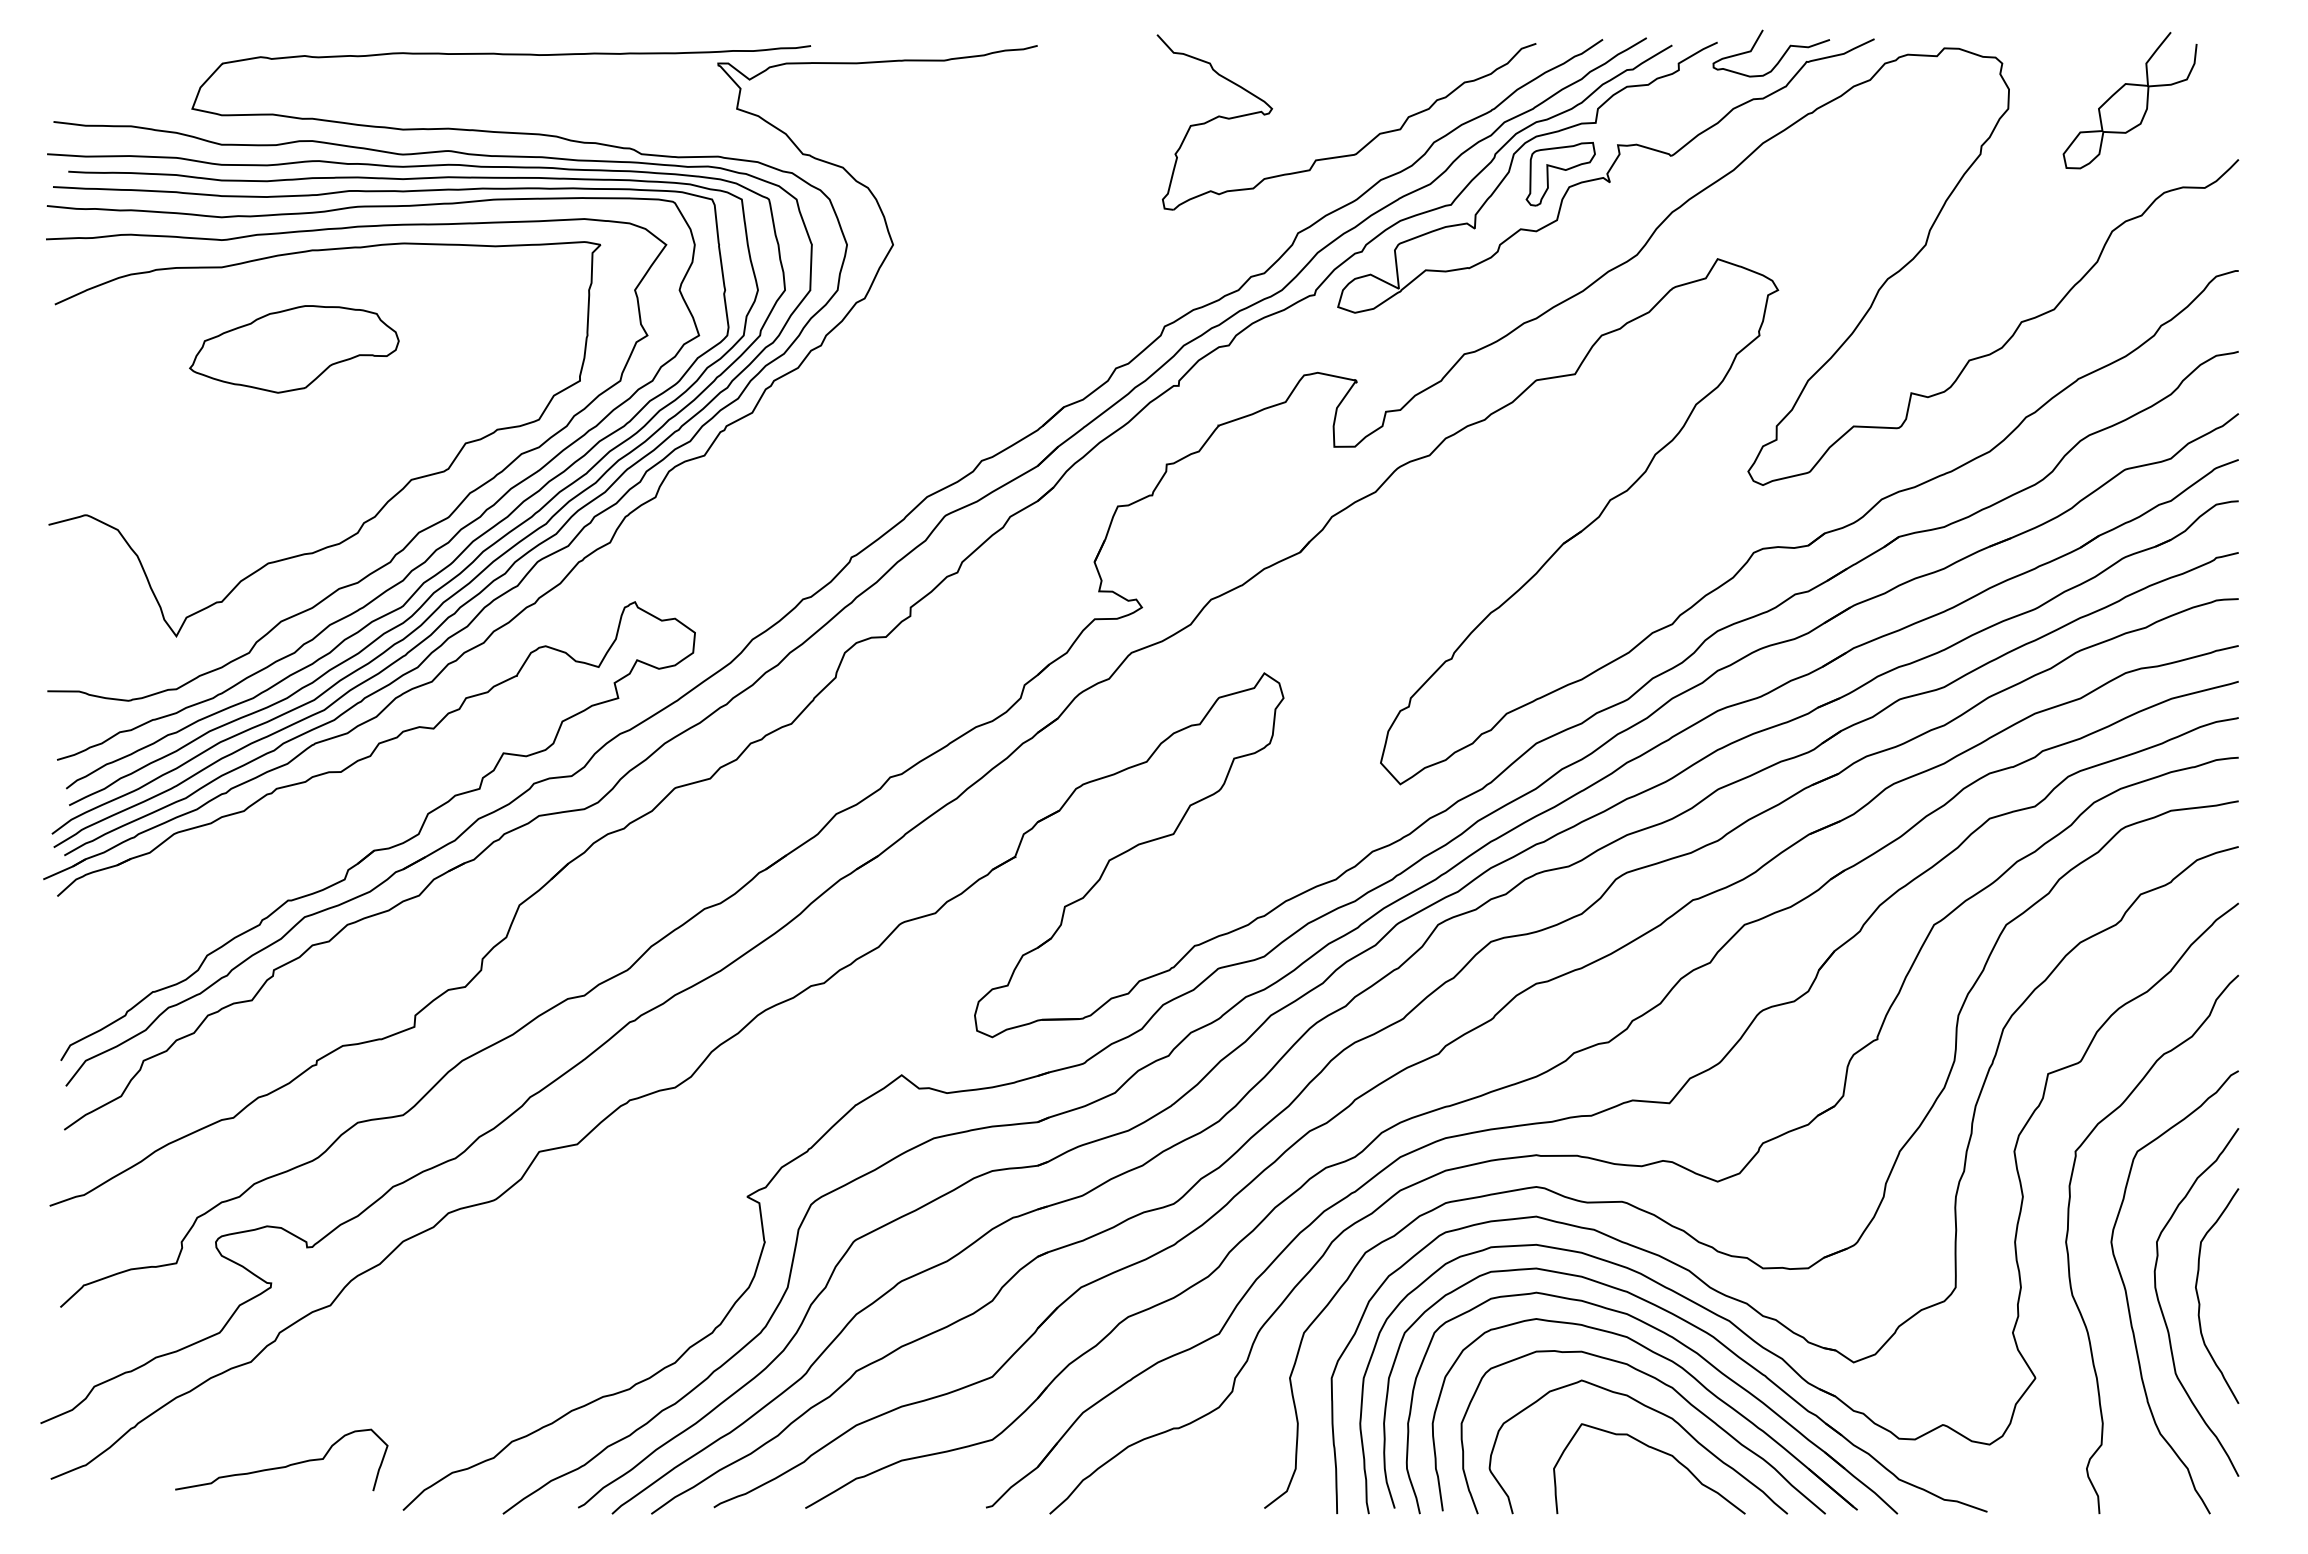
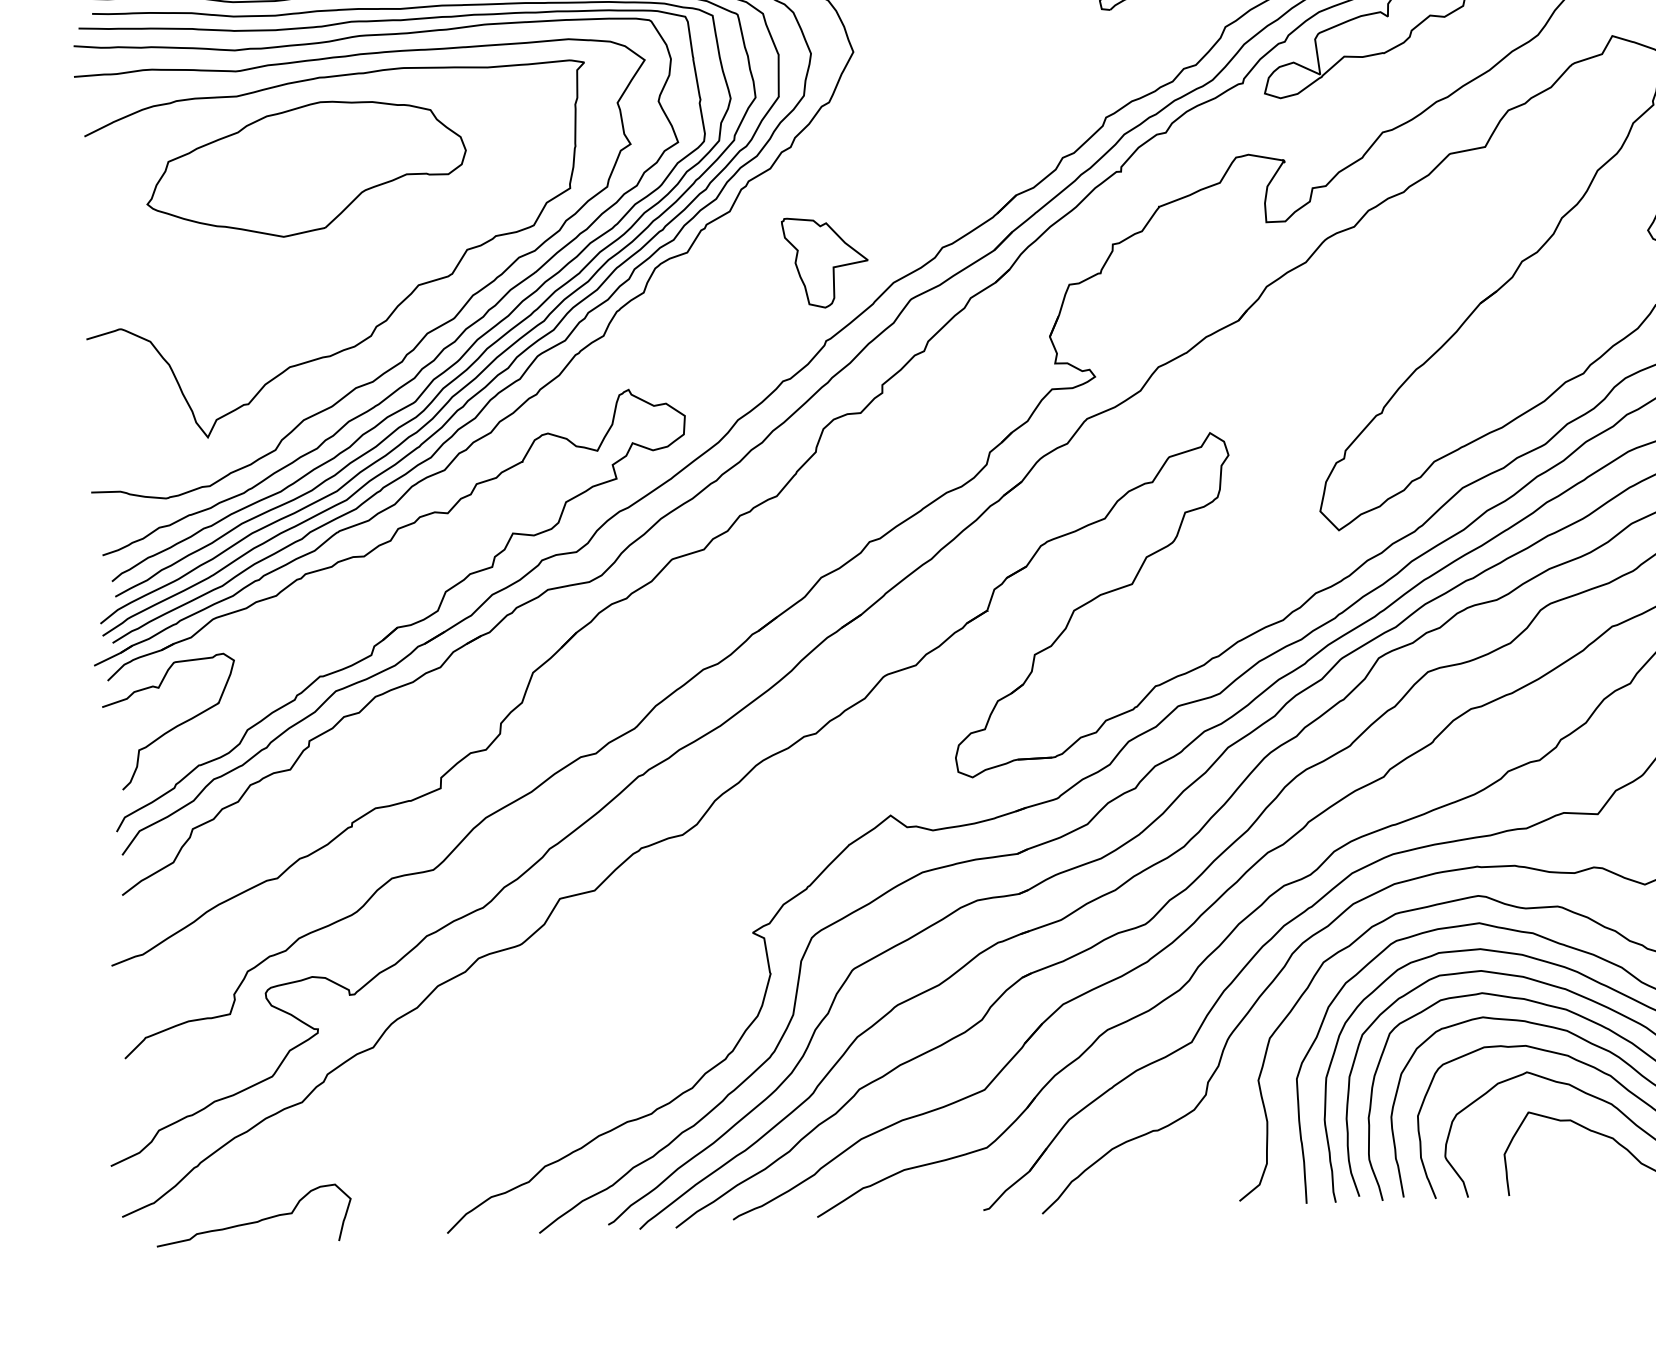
part: (294, 349) -> (306, 169), size x1.67
part: (853, 471) -> (824, 261), added
curve: (128, 948) -> (174, 726), added
curve: (281, 1466) -> (253, 1221), moved

